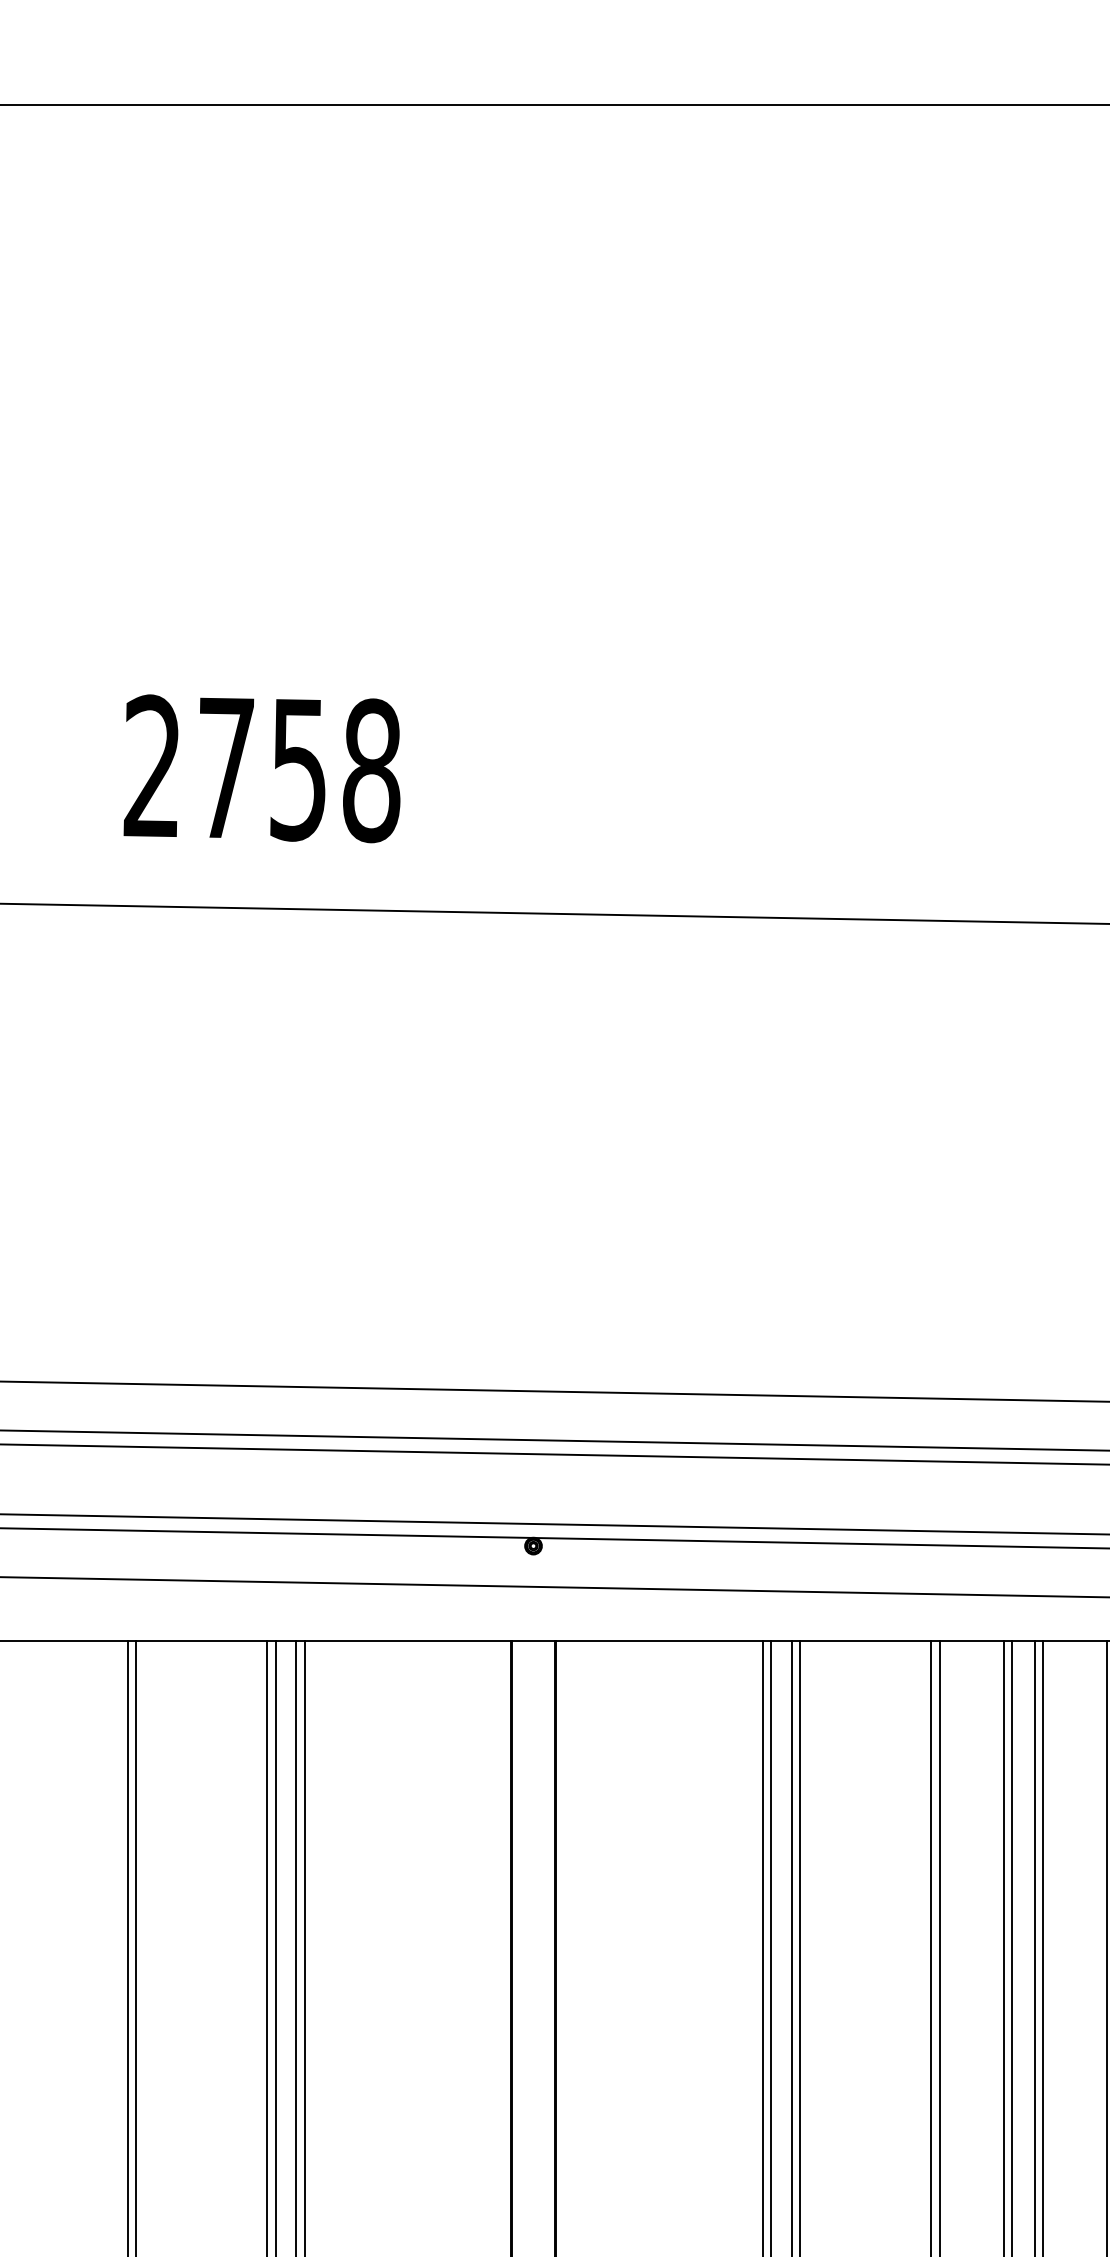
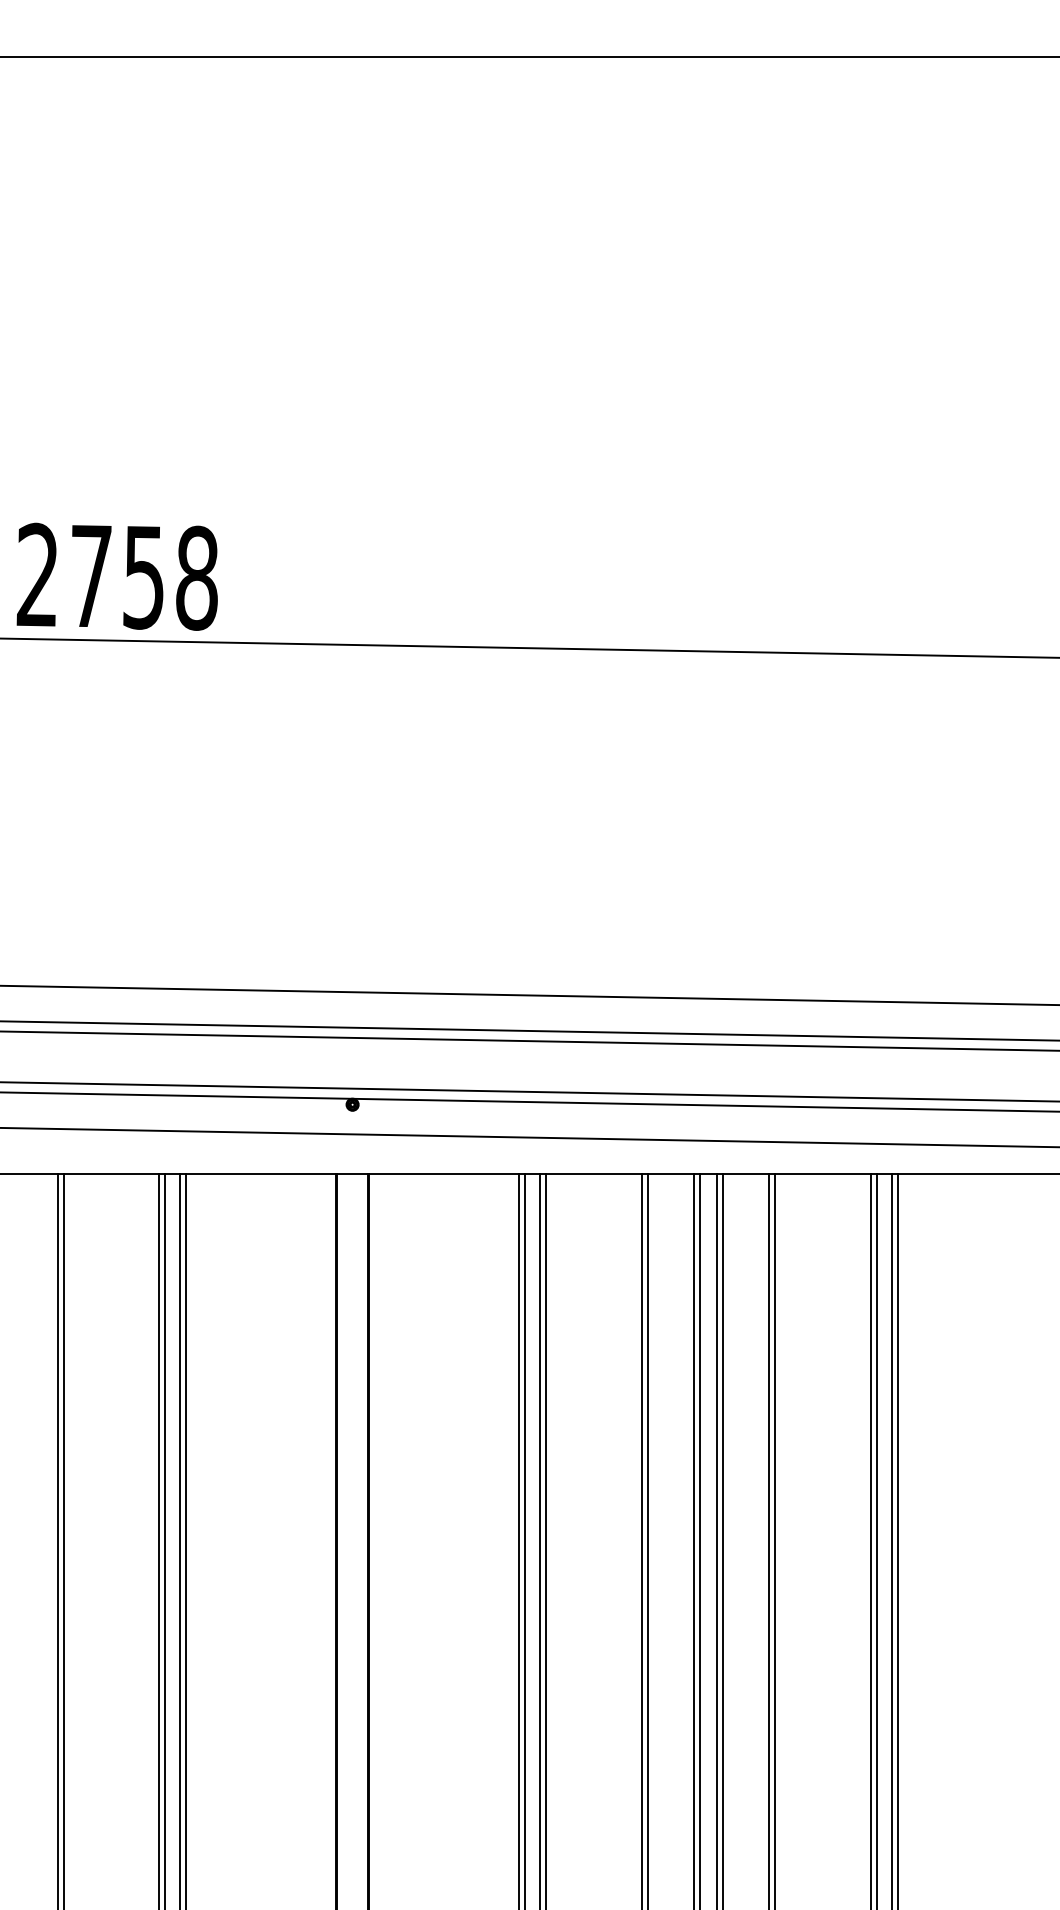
text: (260, 768) -> (116, 576), moved

